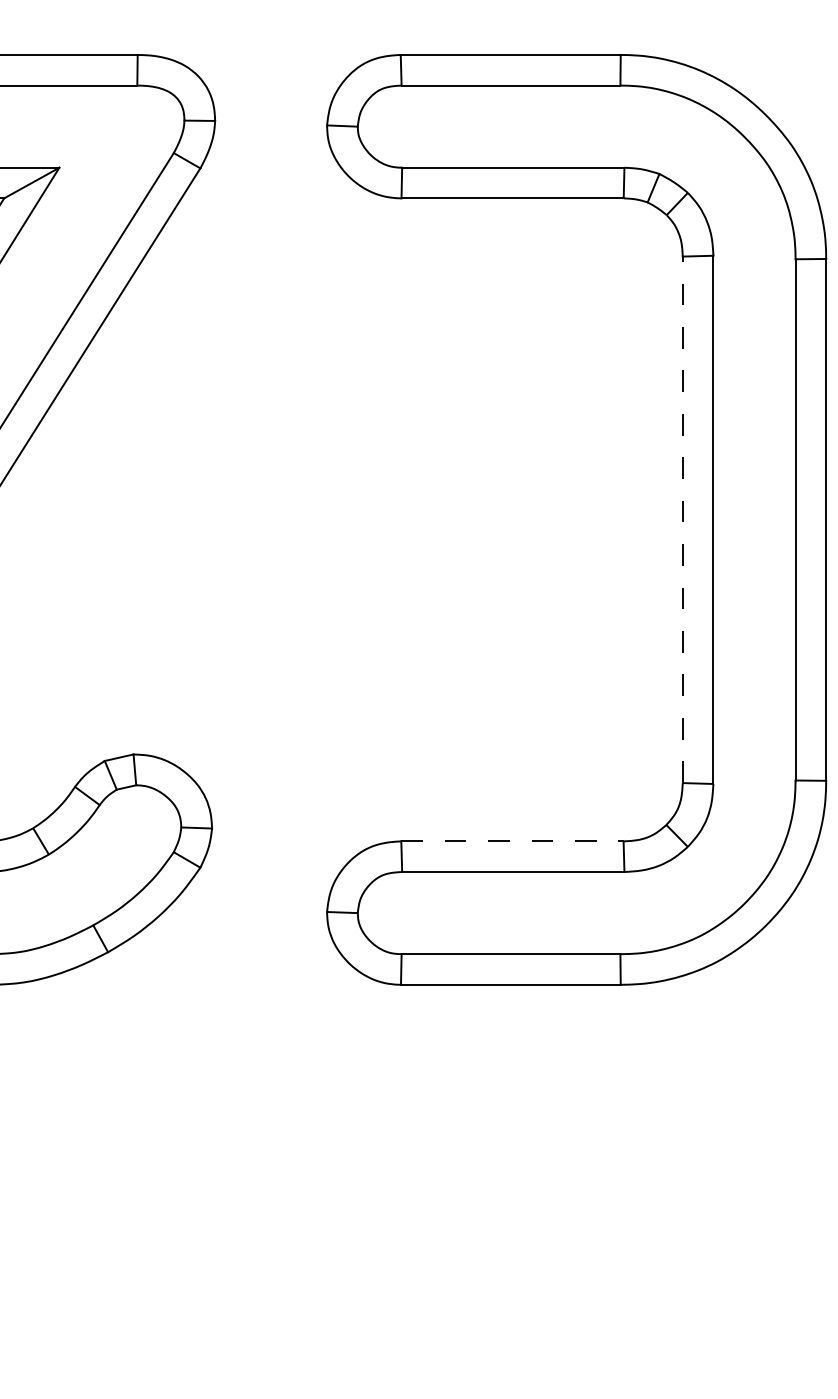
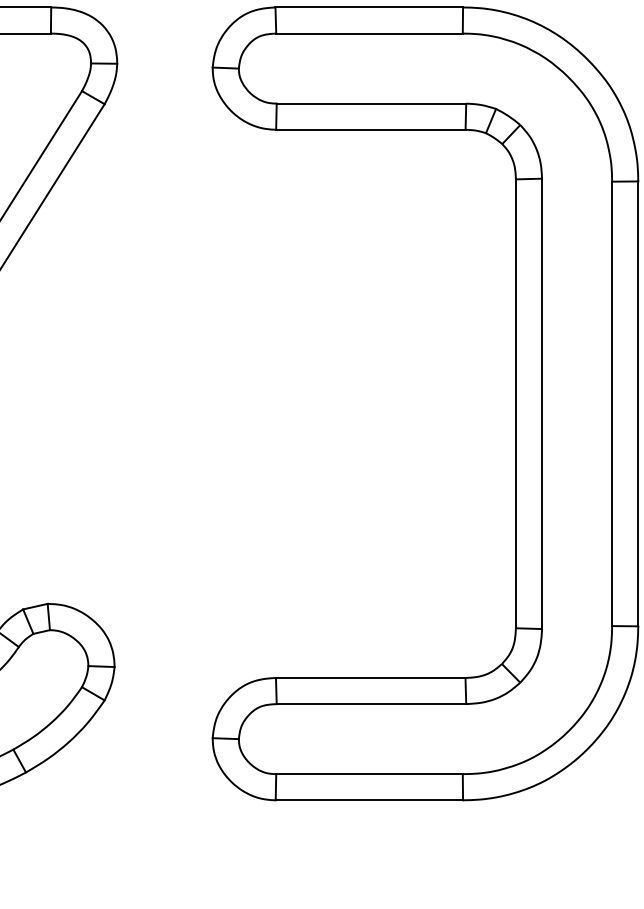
line: (682, 519) -> (515, 403), dashed -> solid
line: (512, 841) -> (370, 678), dashed -> solid

